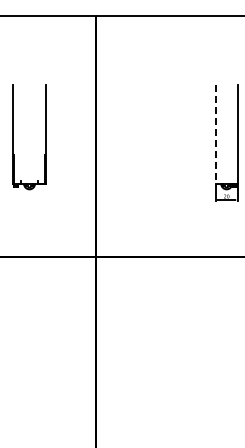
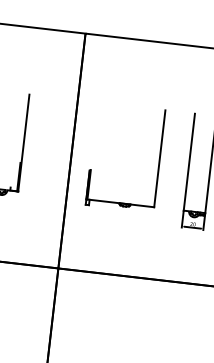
line: (215, 134) -> (189, 162), dashed -> solid
part: (184, 136) -> (158, 160), added

